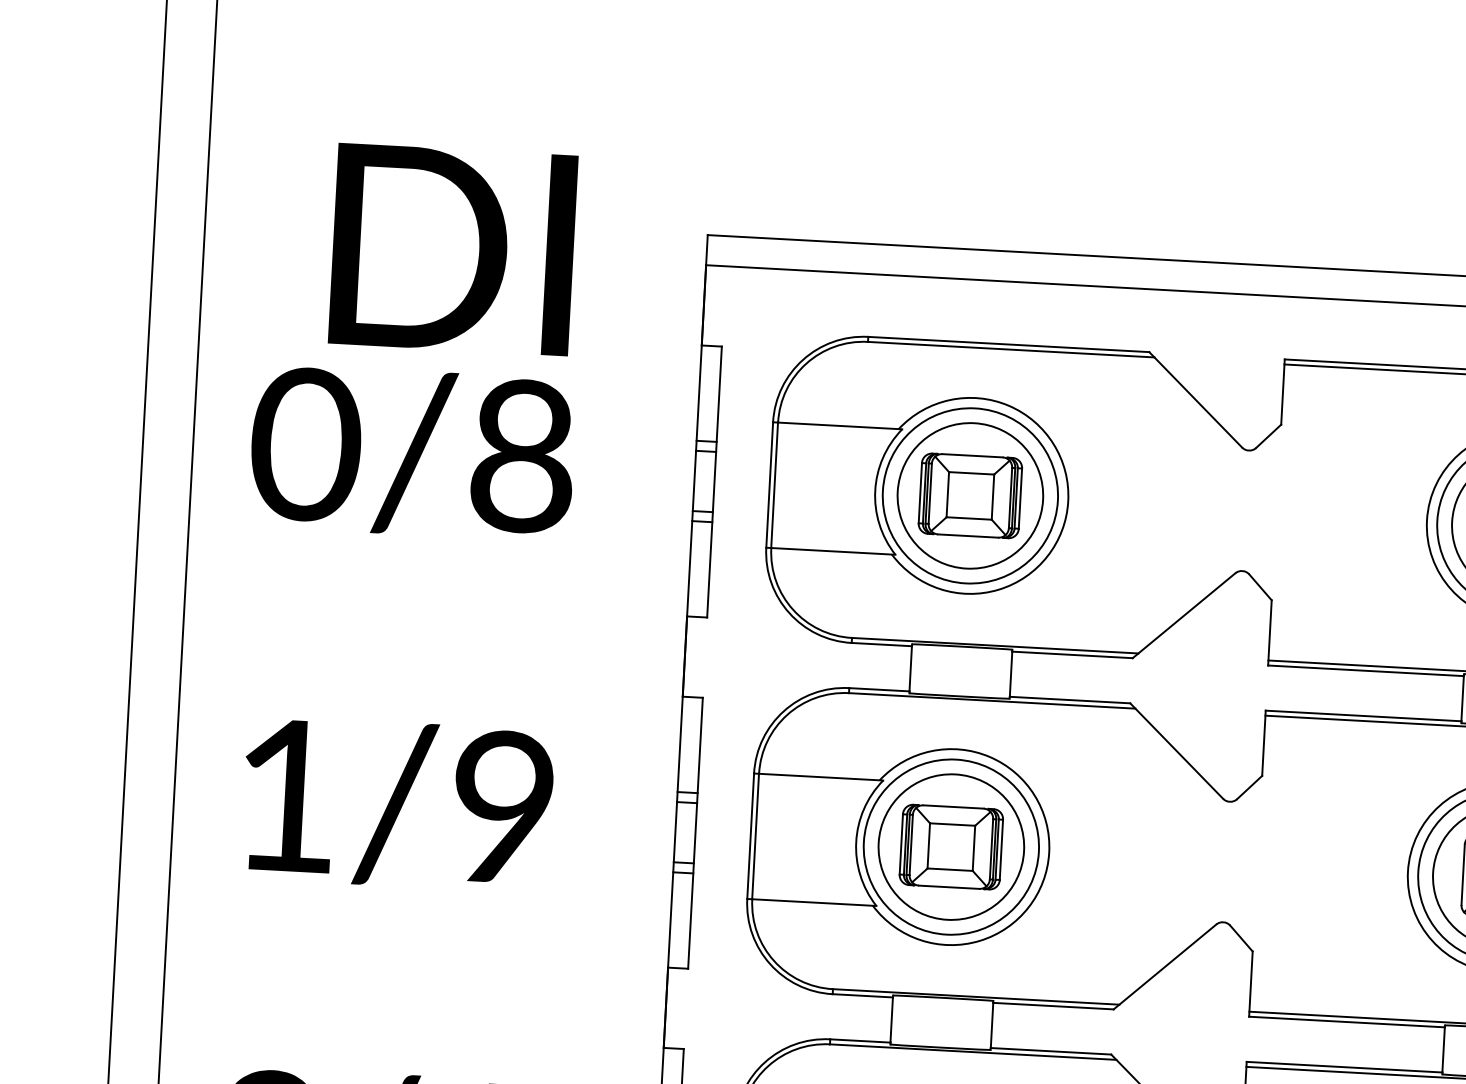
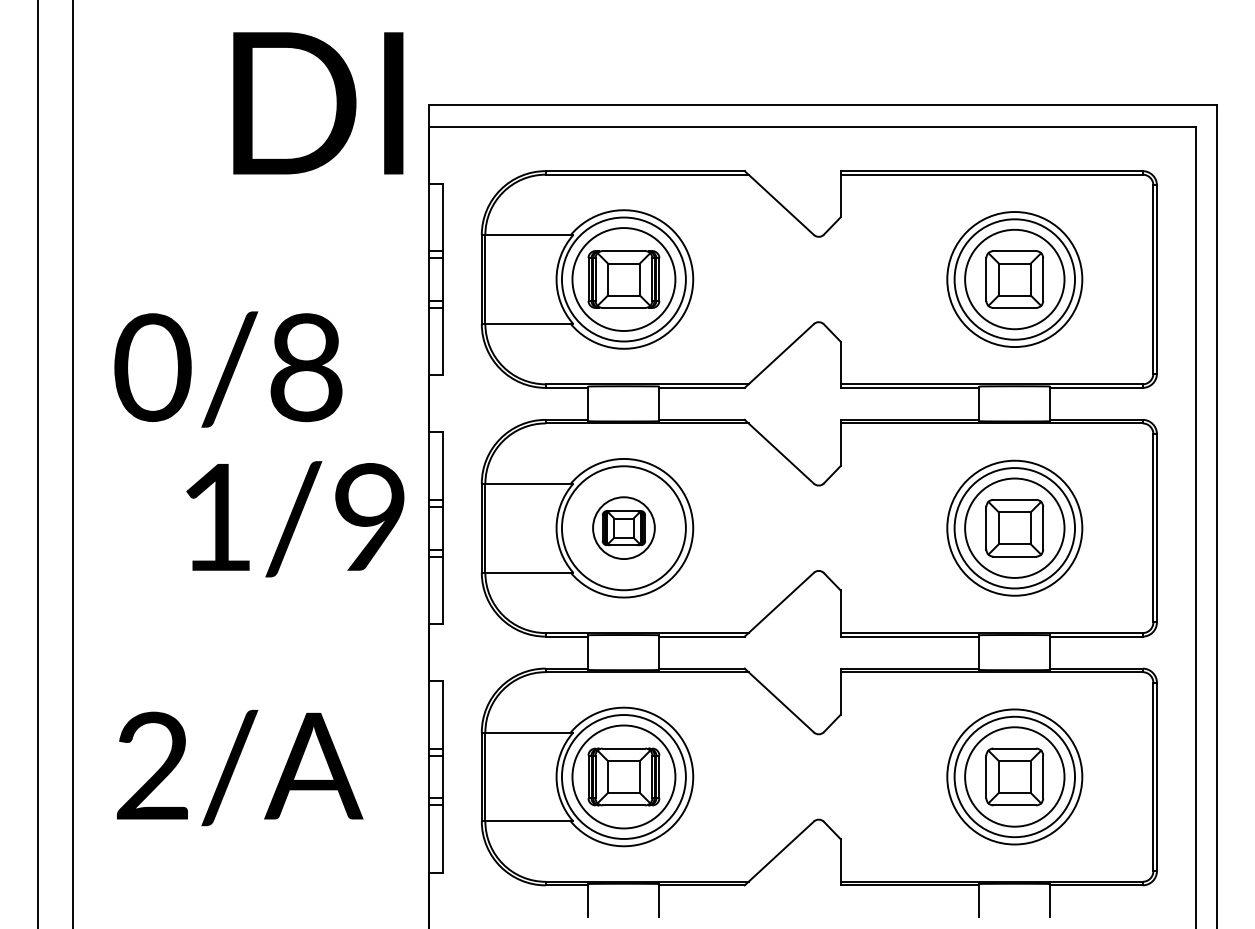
text: (453, 249) -> (318, 103), moved
text: (412, 452) -> (228, 369), moved
text: (397, 804) -> (295, 519), moved
part: (950, 846) -> (623, 527), size x0.6

